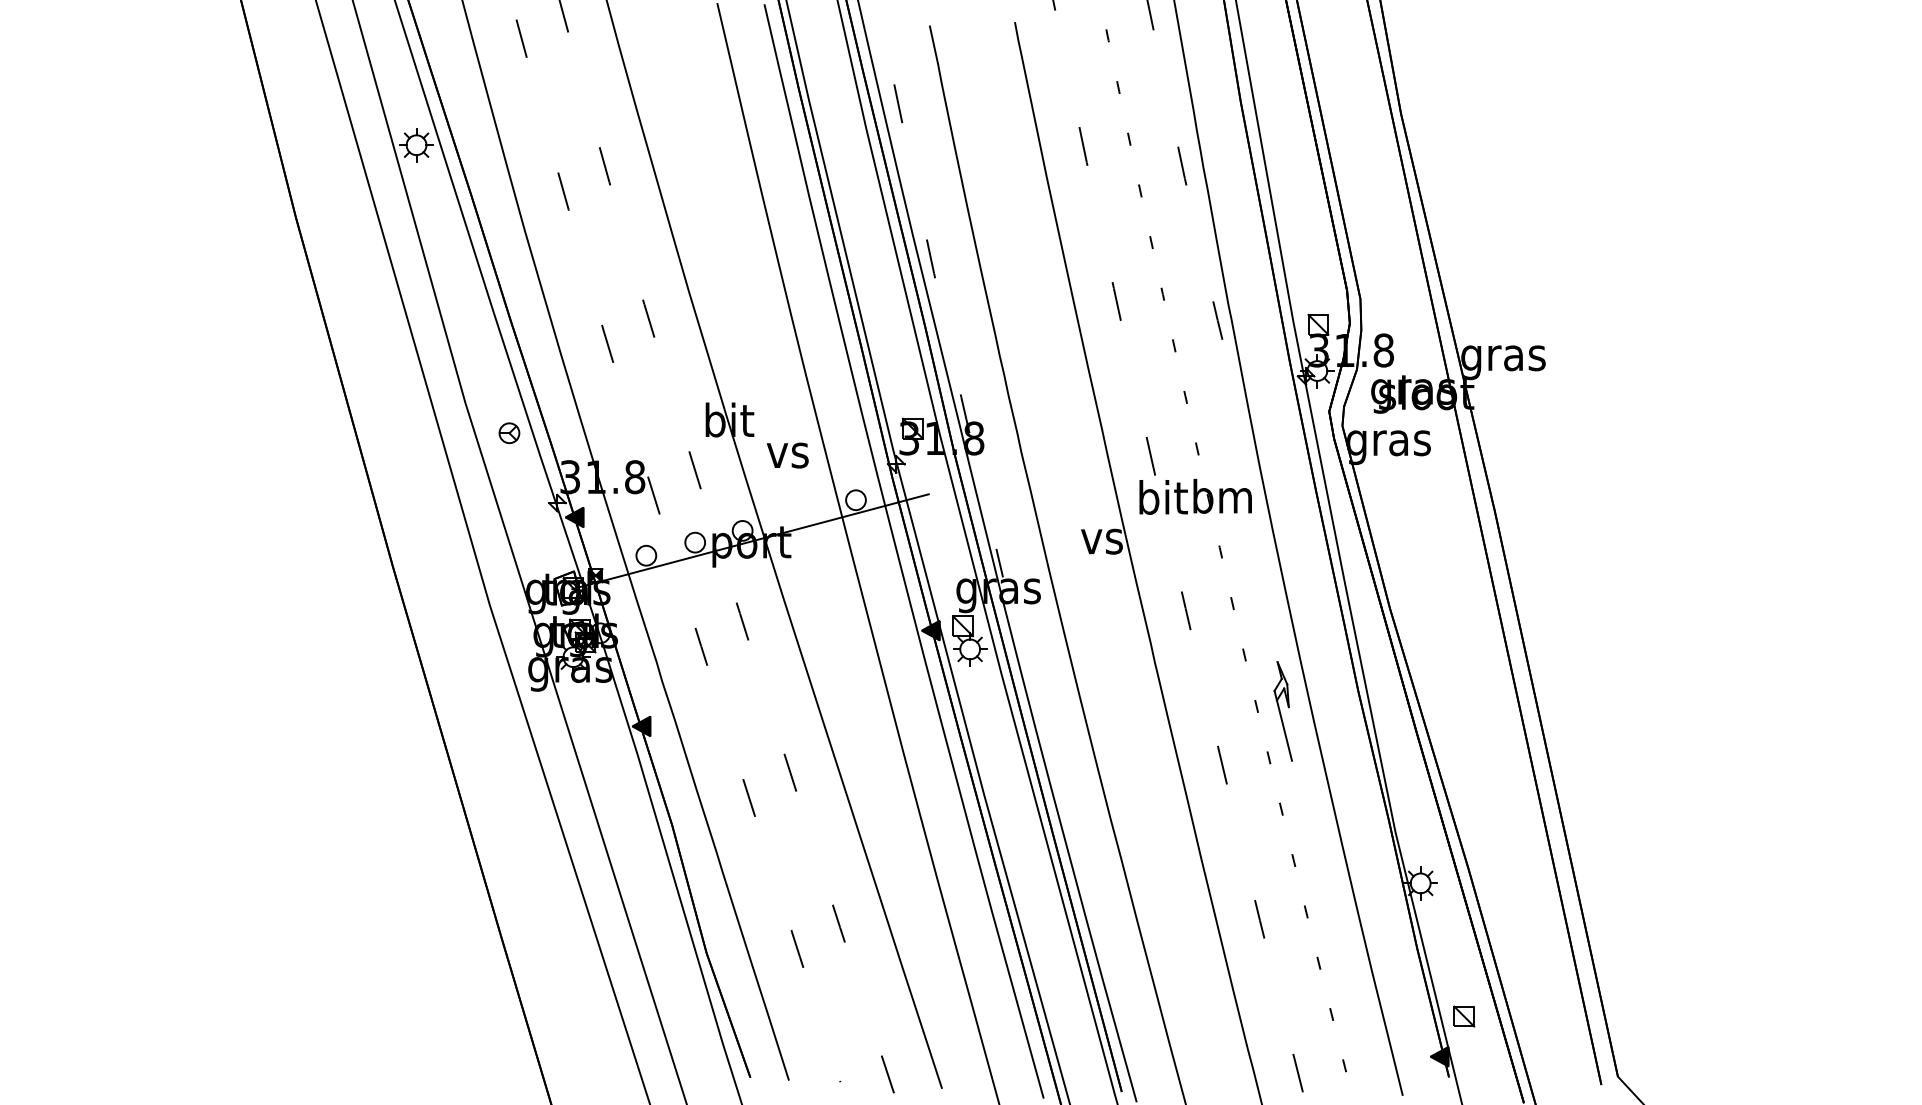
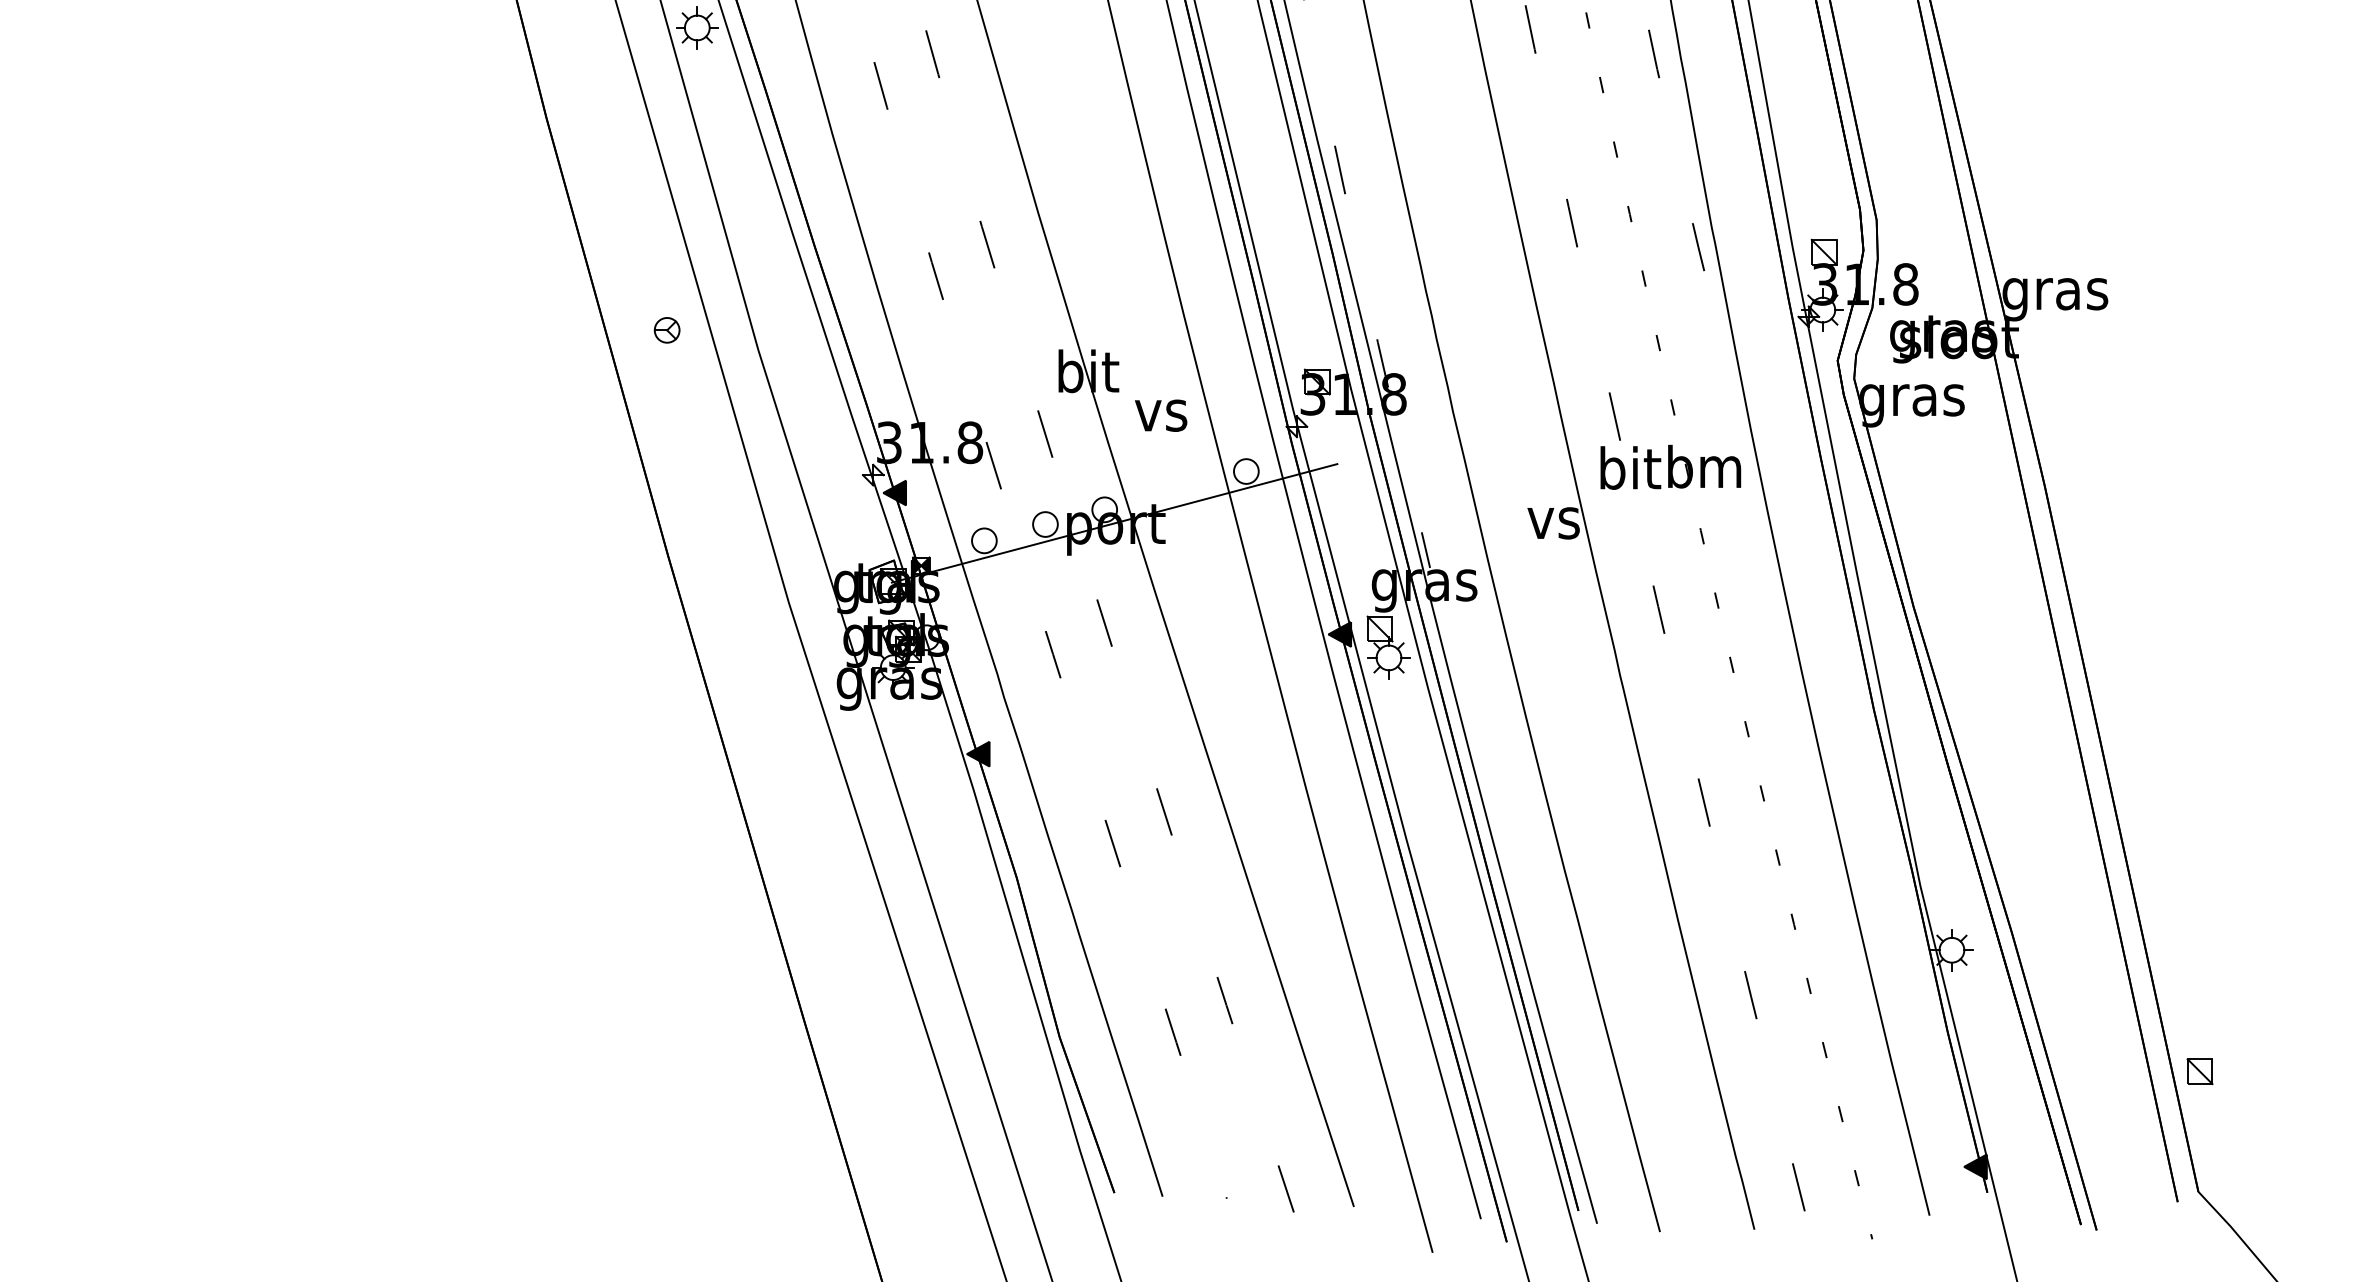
part: (509, 433) -> (667, 330), moved
part: (1282, 711) -> (1779, 735), removed
part: (1464, 1016) -> (2200, 1071), moved

